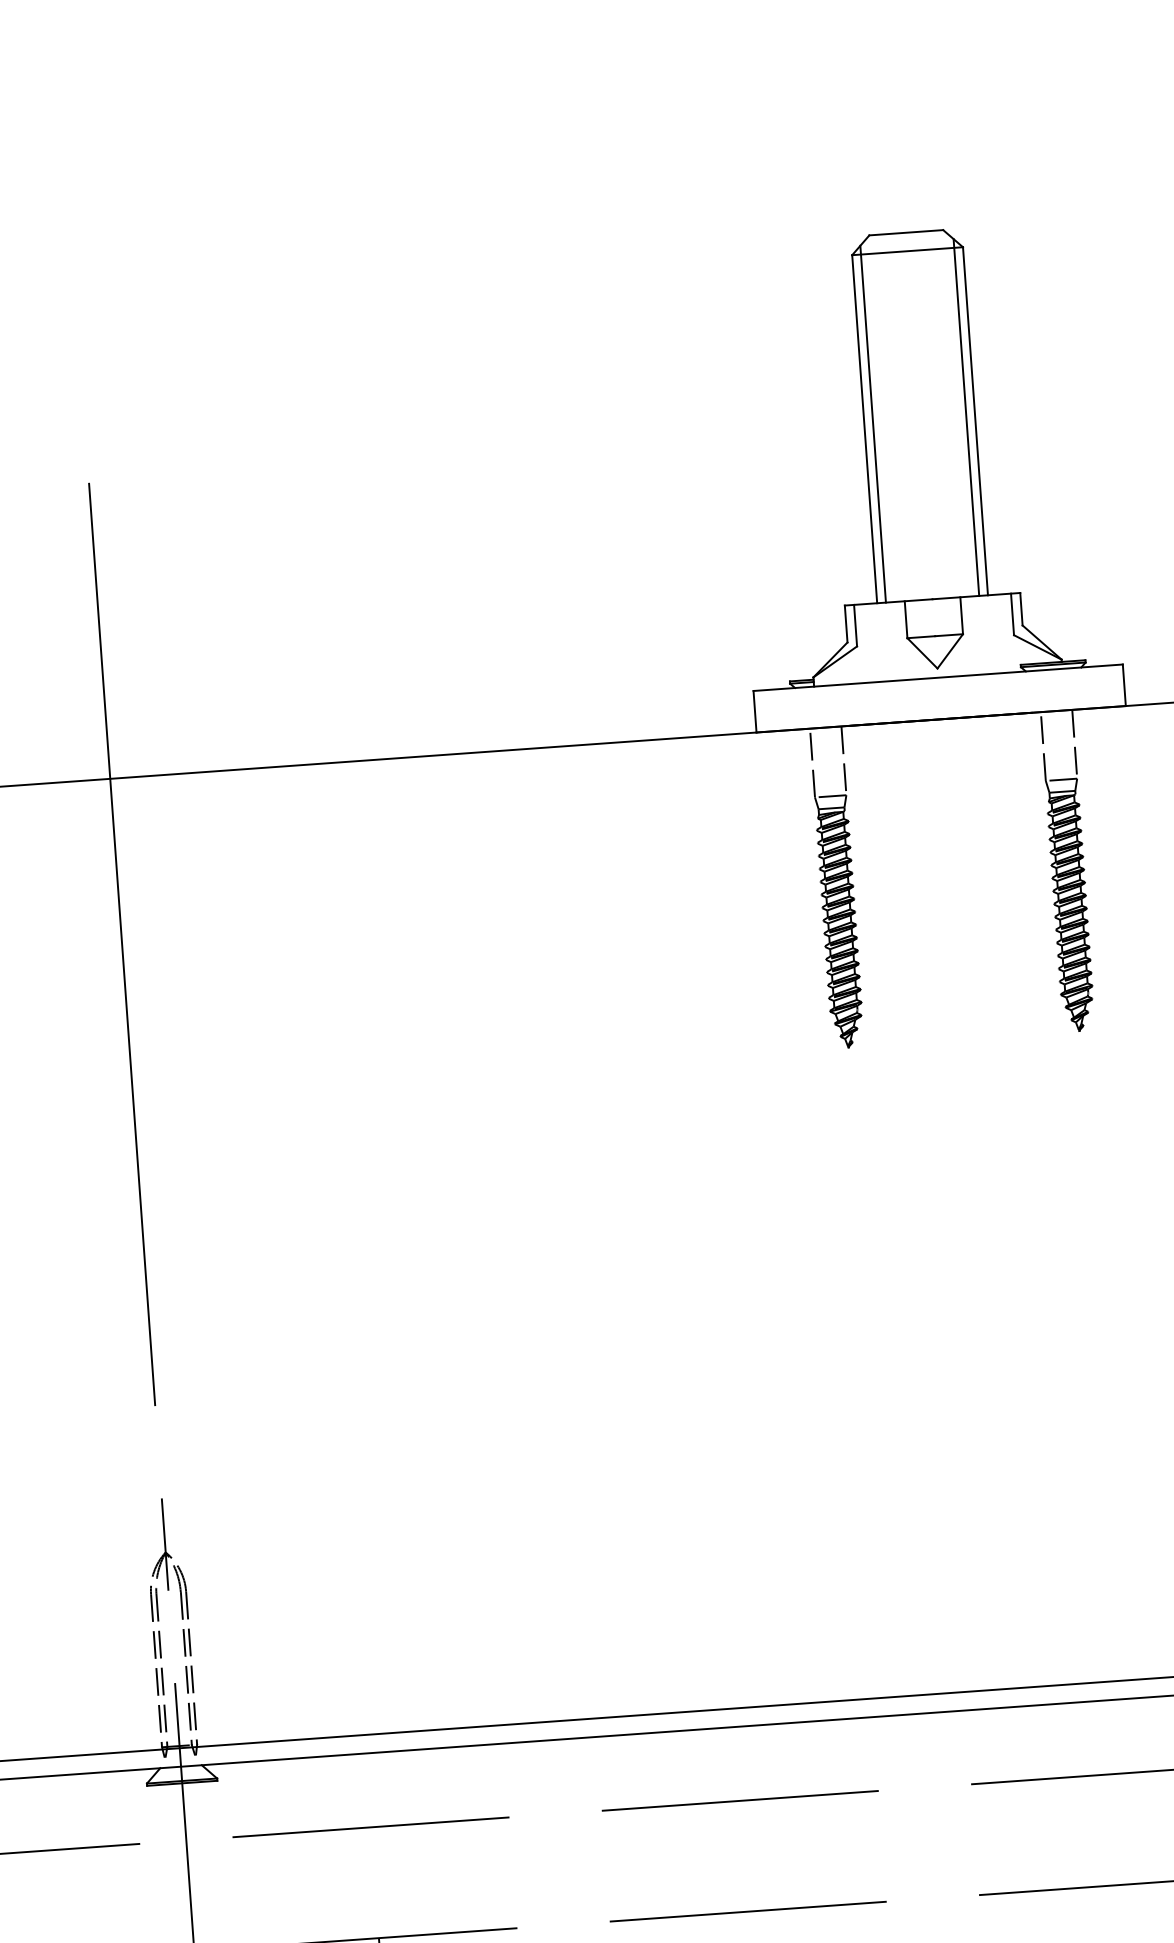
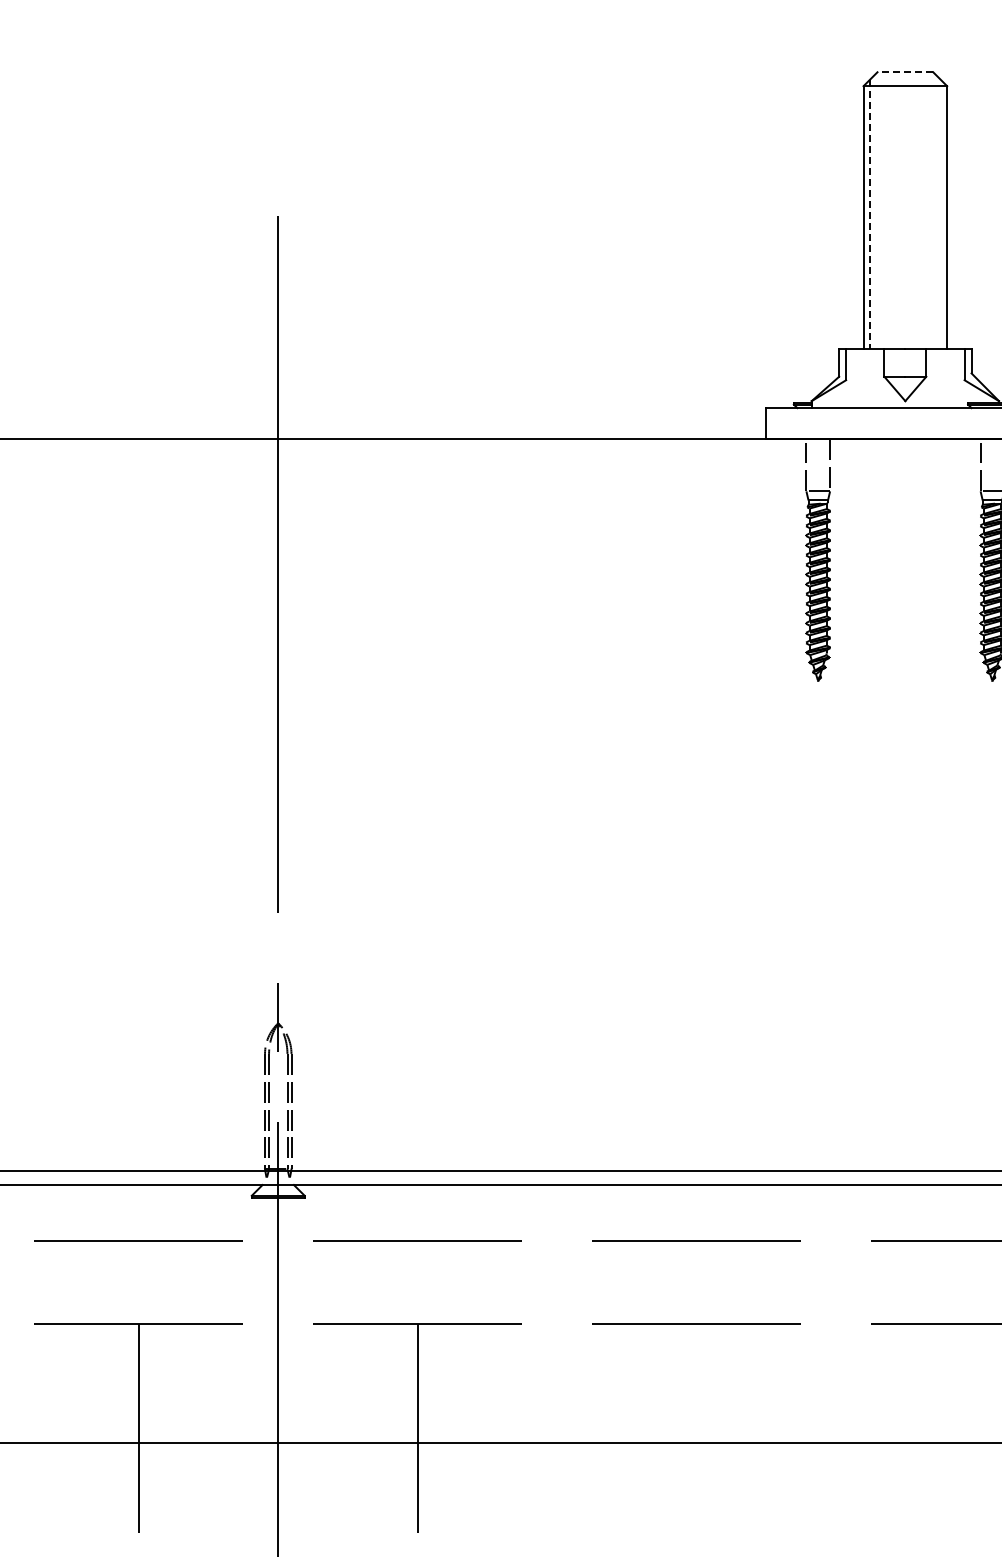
line: (906, 233) -> (905, 72), solid -> dashed
line: (966, 416) -> (940, 213), removed
line: (873, 424) -> (870, 214), solid -> dashed

